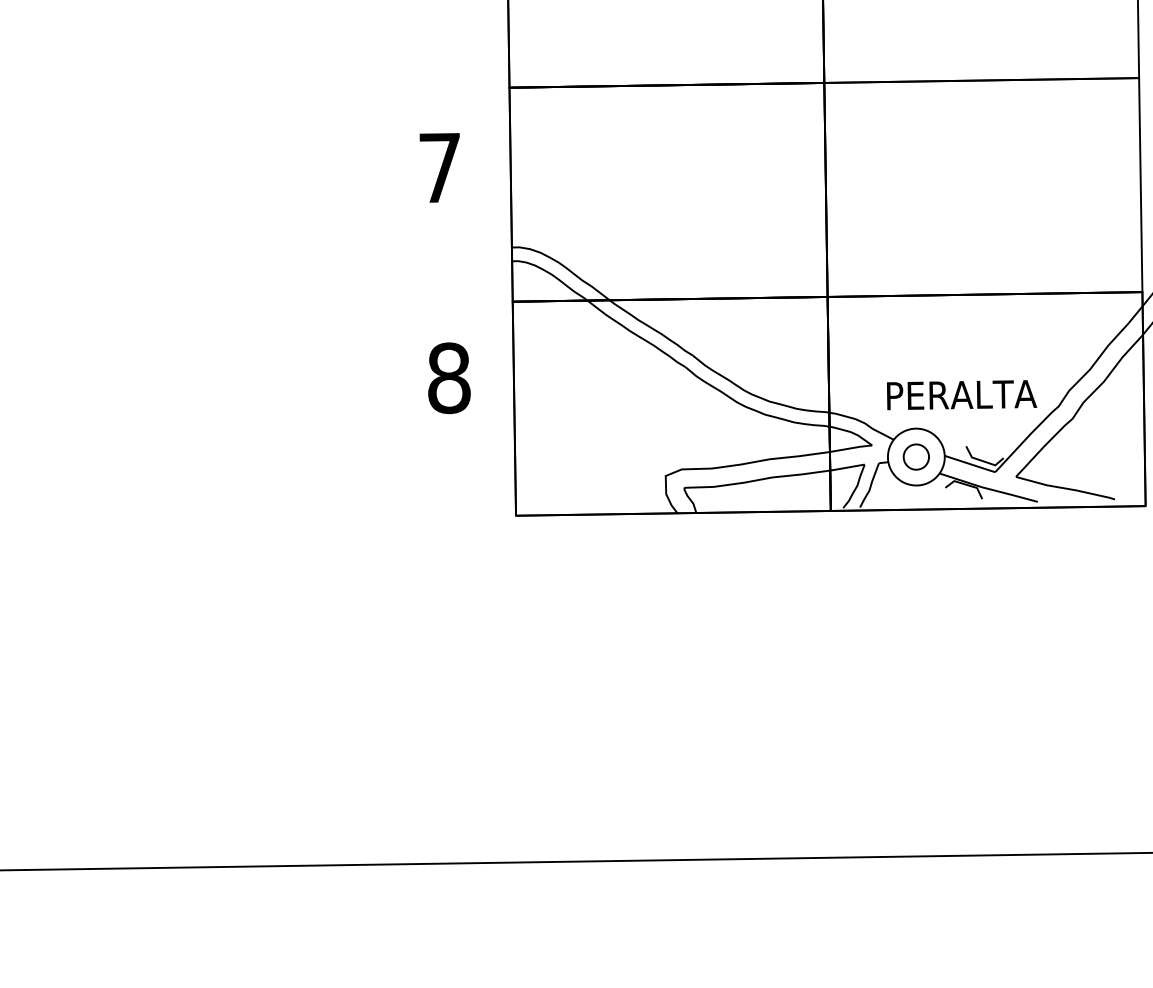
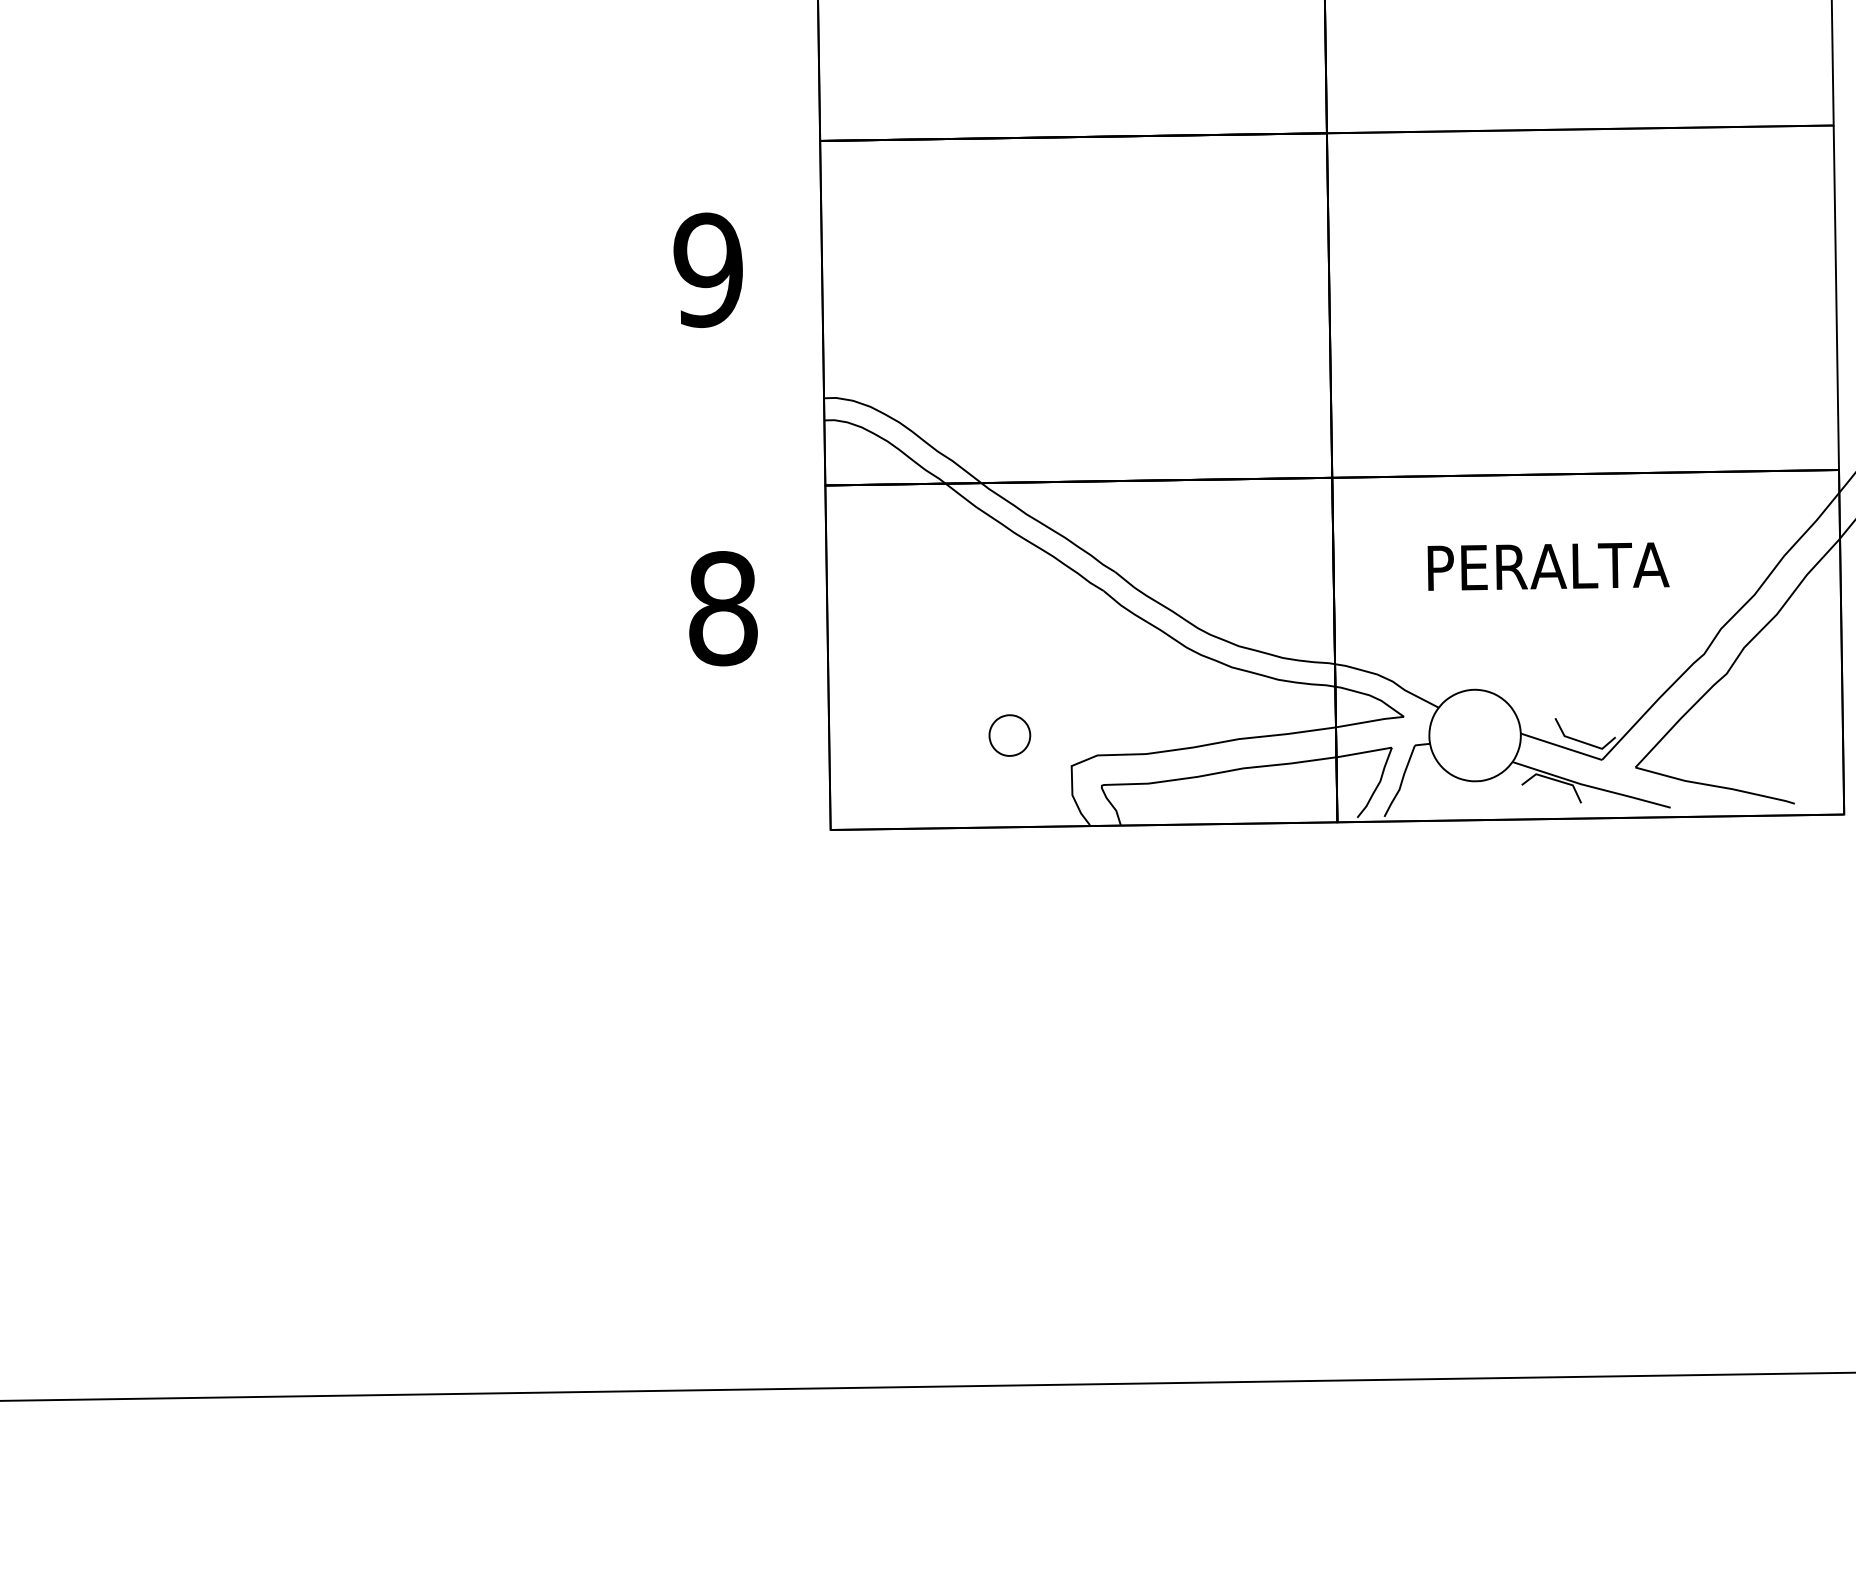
text: (439, 167) -> (707, 269), 7 -> 9
text: (962, 395) -> (1549, 567), moved
part: (915, 456) -> (1008, 734), moved

